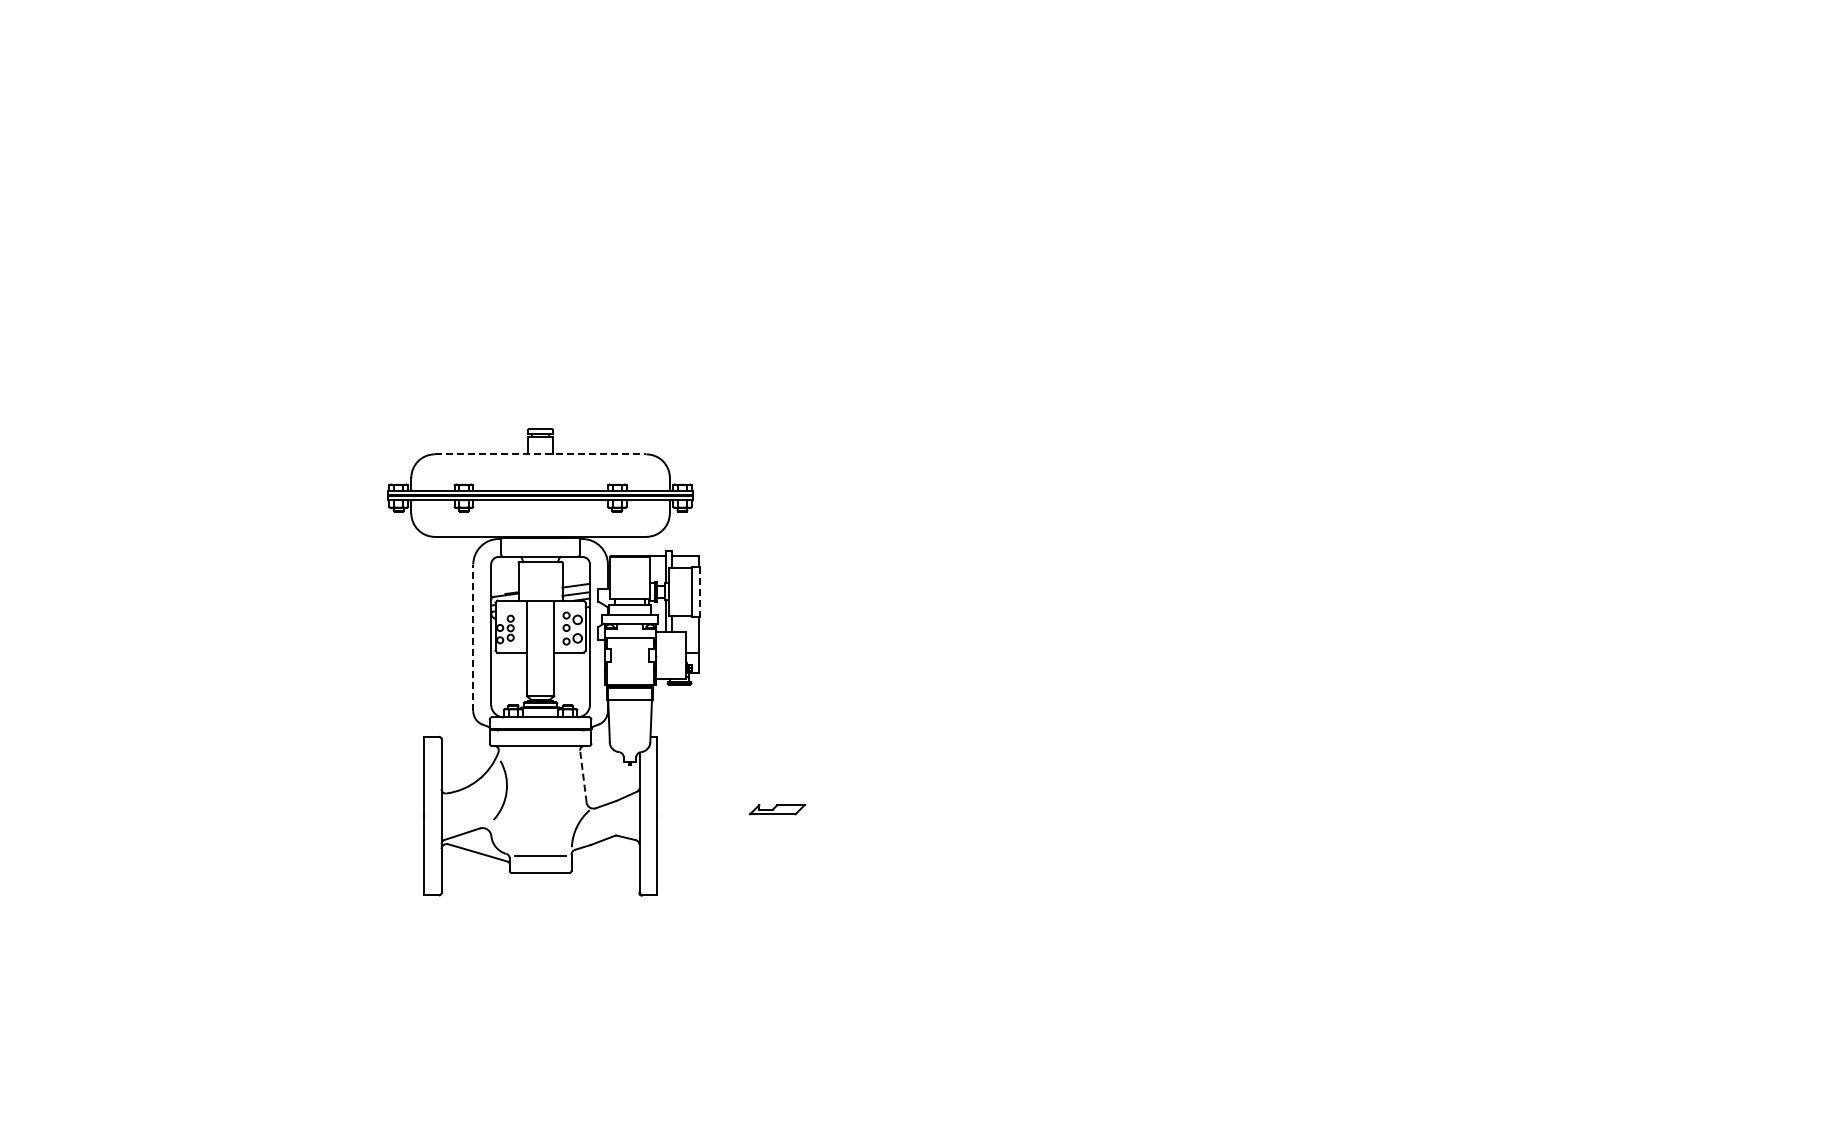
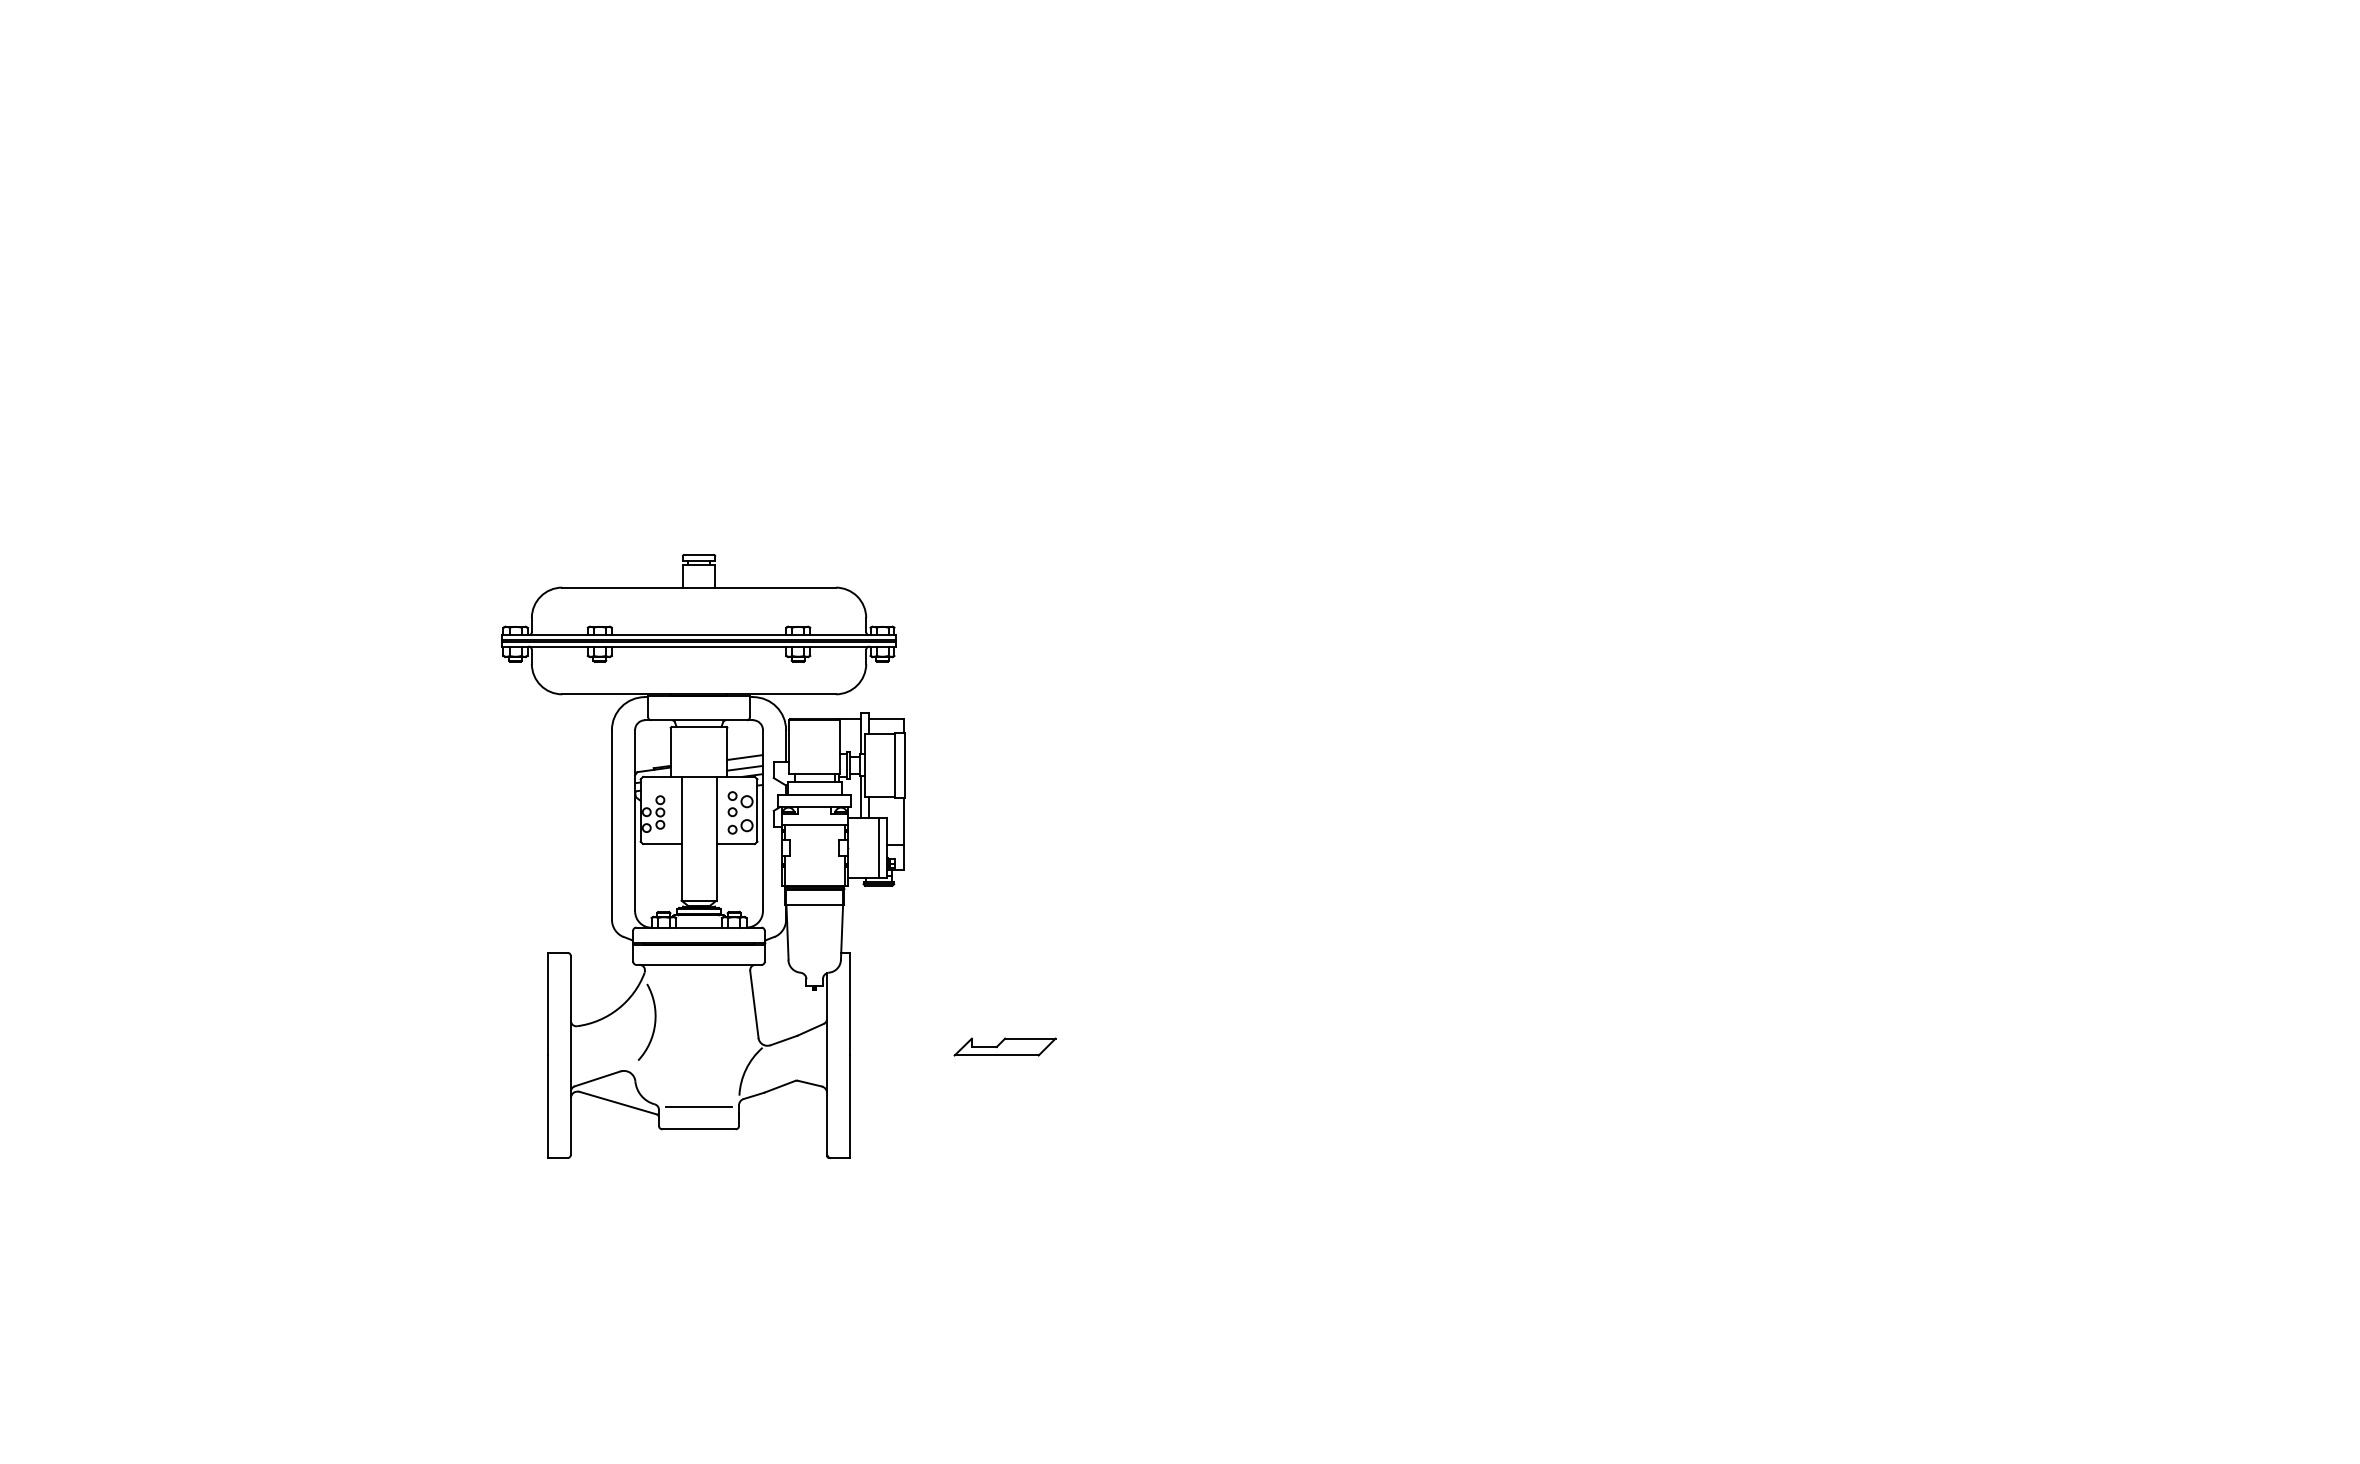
line: (540, 454) -> (698, 587), dashed -> solid
line: (699, 592) -> (904, 766), dashed -> solid
line: (473, 637) -> (612, 824), dashed -> solid
line: (679, 655) -> (878, 847), added
line: (583, 776) -> (754, 1004), dashed -> solid
part: (777, 809) -> (1005, 1046), size x1.43

